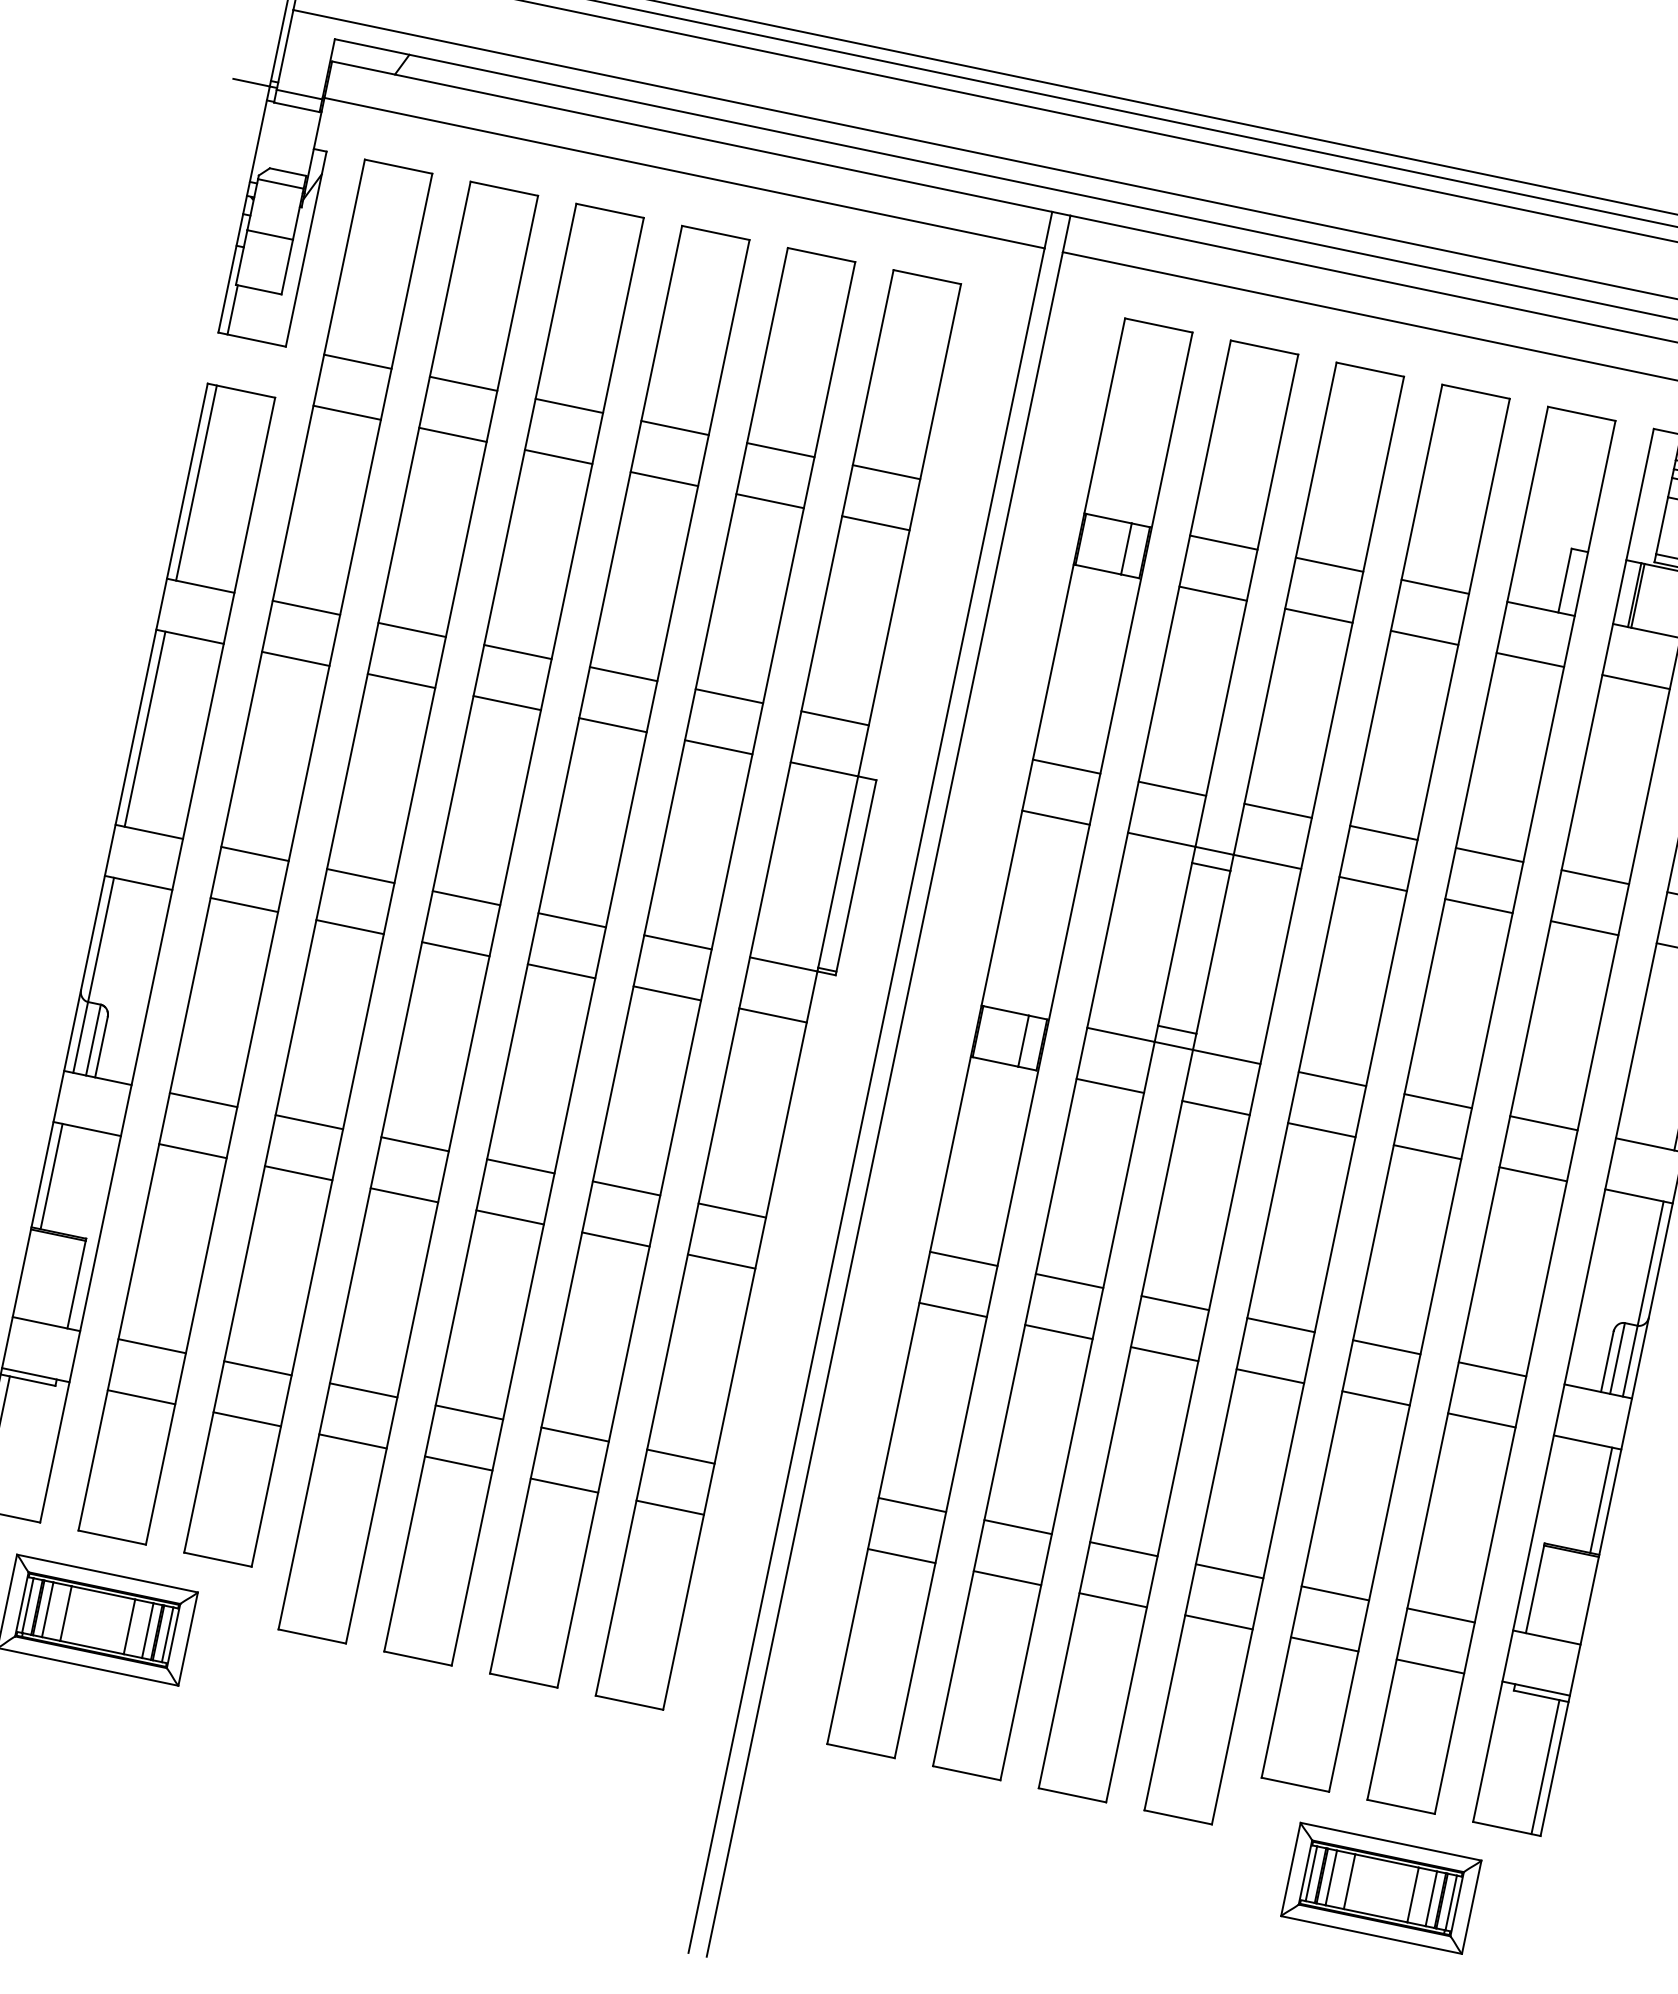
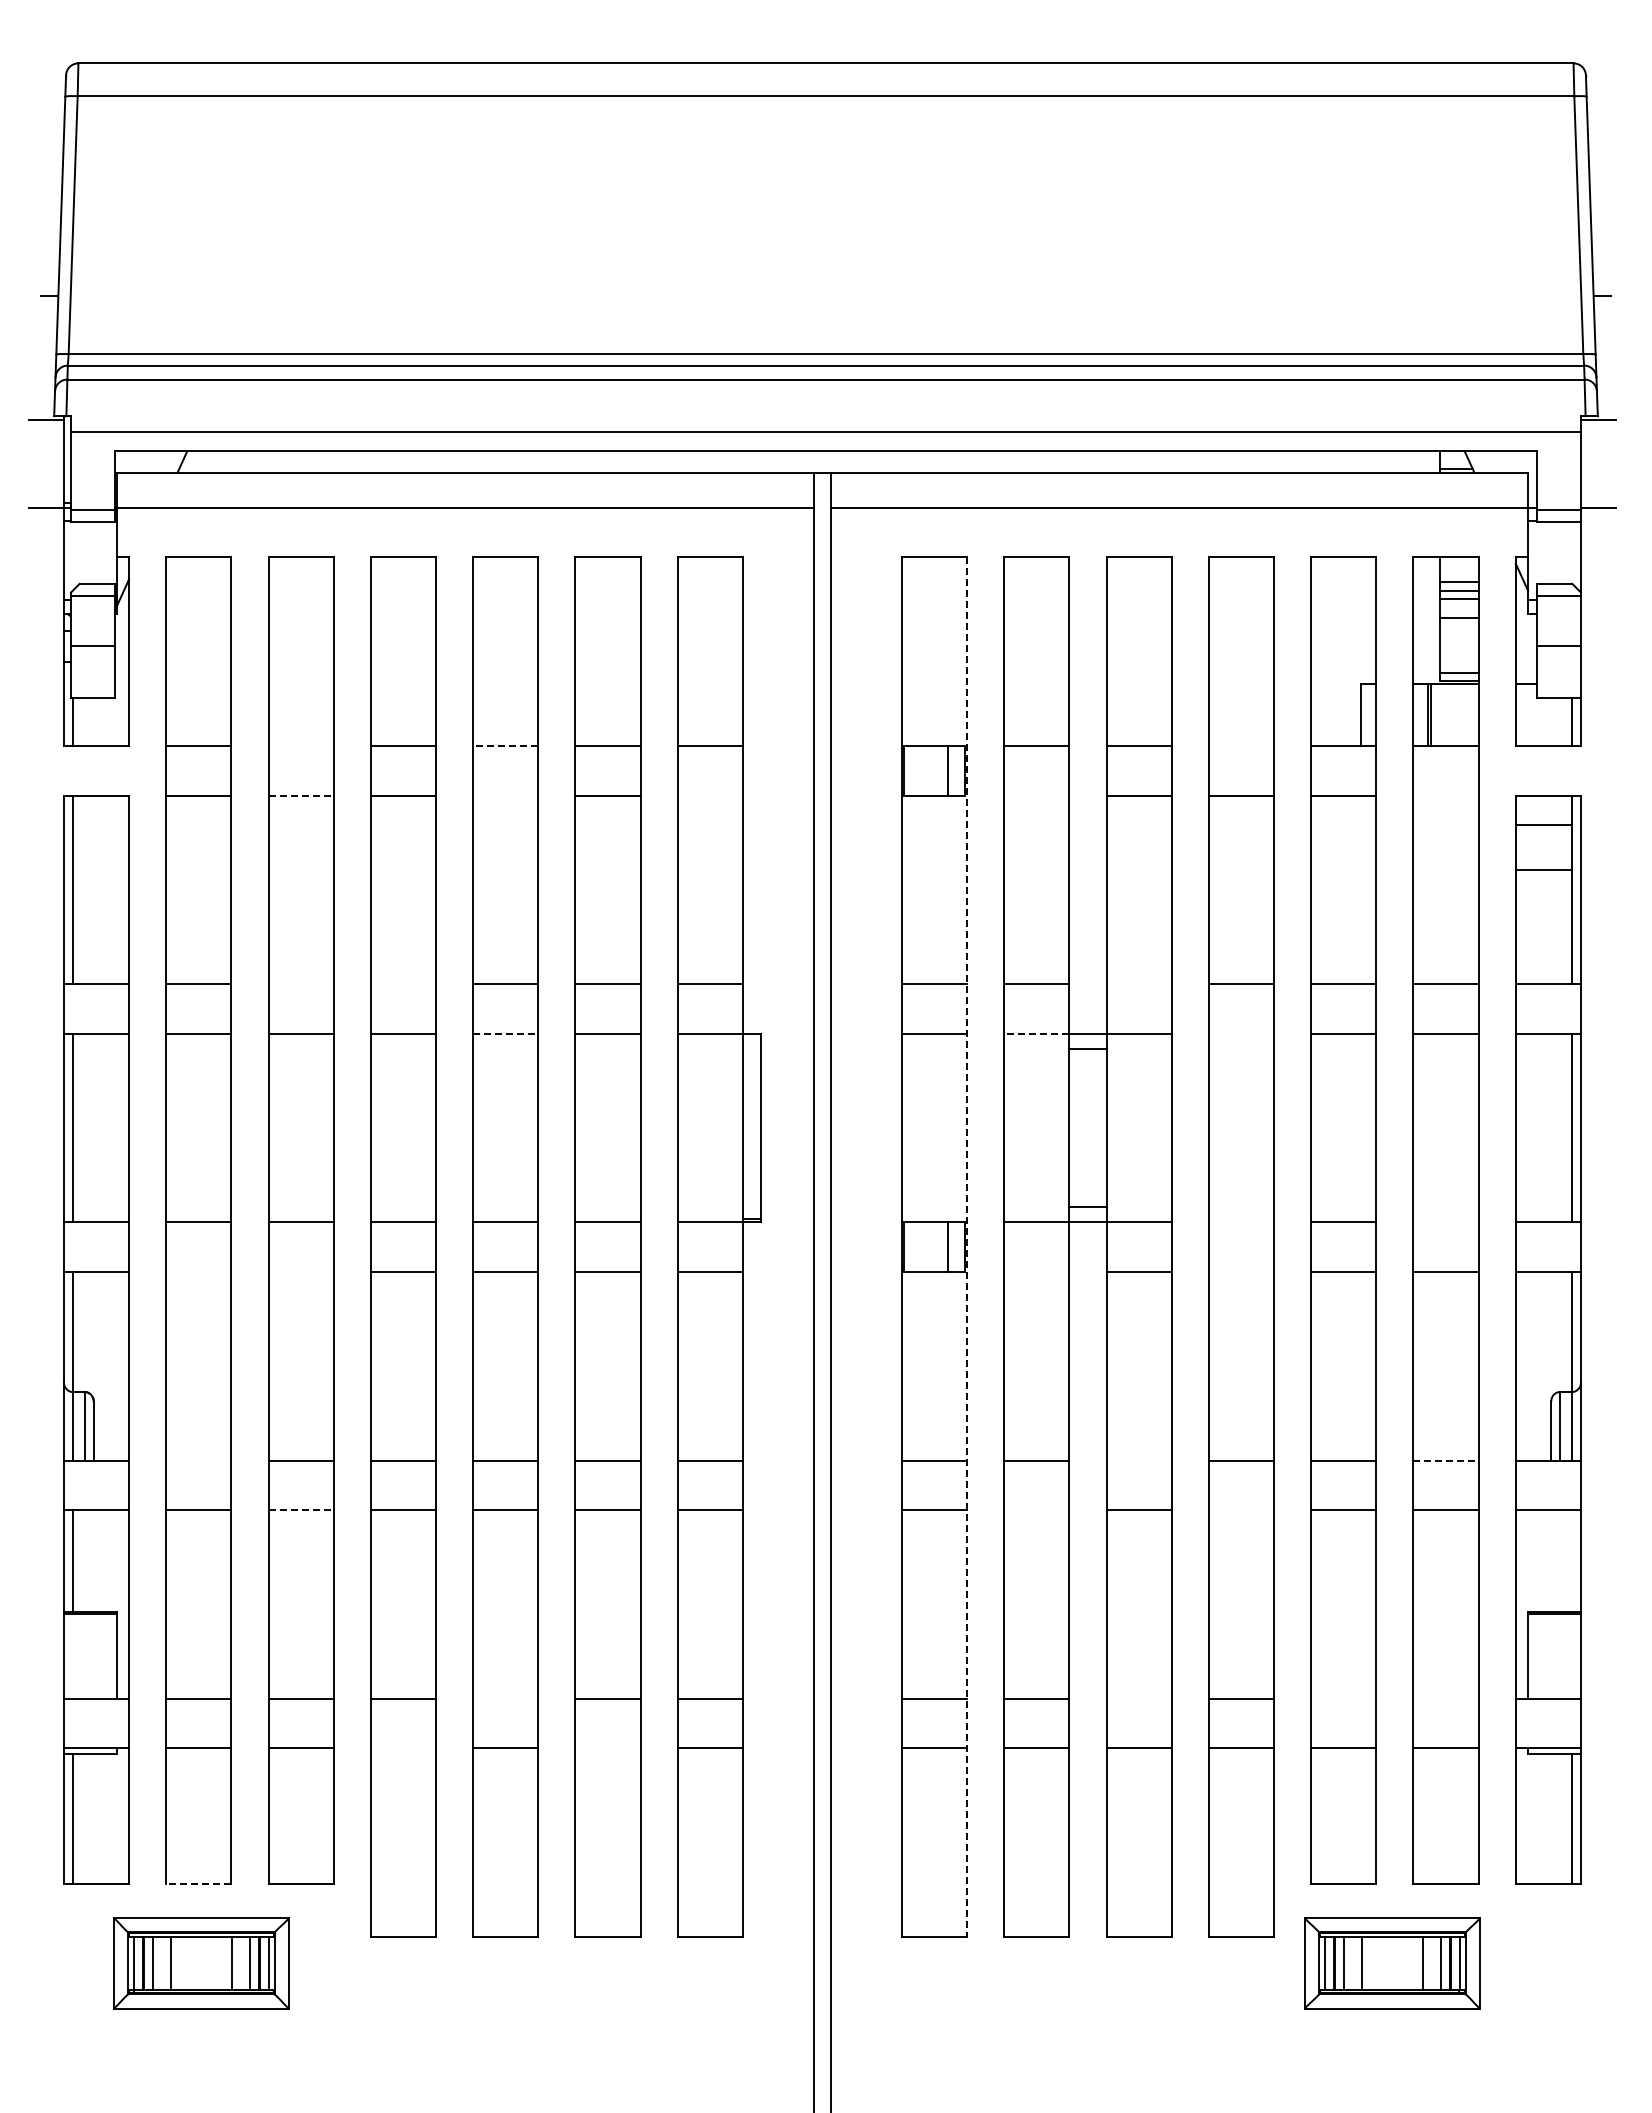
line: (462, 384) -> (300, 746), removed
line: (674, 428) -> (505, 746), solid -> dashed
line: (453, 434) -> (301, 795), solid -> dashed
line: (664, 478) -> (505, 795), removed
line: (875, 523) -> (710, 795), removed
line: (1435, 587) -> (1241, 746), removed
line: (1212, 593) -> (1036, 795), removed
line: (411, 630) -> (300, 984), removed
line: (517, 652) -> (403, 984), removed
line: (1635, 681) -> (1445, 795), removed
line: (612, 724) -> (505, 1033), solid -> dashed
line: (1277, 810) -> (1138, 984), removed
line: (1161, 839) -> (1036, 1033), solid -> dashed
line: (1373, 883) -> (1241, 1033), removed
line: (244, 904) -> (198, 1271), removed
line: (349, 926) -> (300, 1271), removed
line: (1043, 1045) -> (967, 1247), solid -> dashed
line: (1332, 1079) -> (1241, 1222), removed
line: (1110, 1085) -> (1036, 1271), removed
line: (203, 1099) -> (198, 1460), removed
line: (1543, 1123) -> (1445, 1222), removed
line: (1321, 1129) -> (1241, 1271), removed
line: (299, 1172) -> (301, 1509), solid -> dashed
line: (1174, 1302) -> (1138, 1460), removed
line: (1058, 1331) -> (1036, 1509), removed
line: (1492, 1369) -> (1446, 1460), solid -> dashed
line: (1270, 1375) -> (1241, 1509), removed
line: (469, 1412) -> (505, 1698), removed
line: (352, 1441) -> (403, 1748), removed
line: (563, 1485) -> (607, 1748), removed
line: (1601, 1499) -> (1572, 1560), removed
line: (111, 1537) -> (198, 1883), solid -> dashed
line: (1123, 1548) -> (1138, 1698), removed
line: (1335, 1593) -> (1343, 1698), removed
line: (1440, 1615) -> (1445, 1698), removed
part: (1381, 1888) -> (1392, 1963), moved

